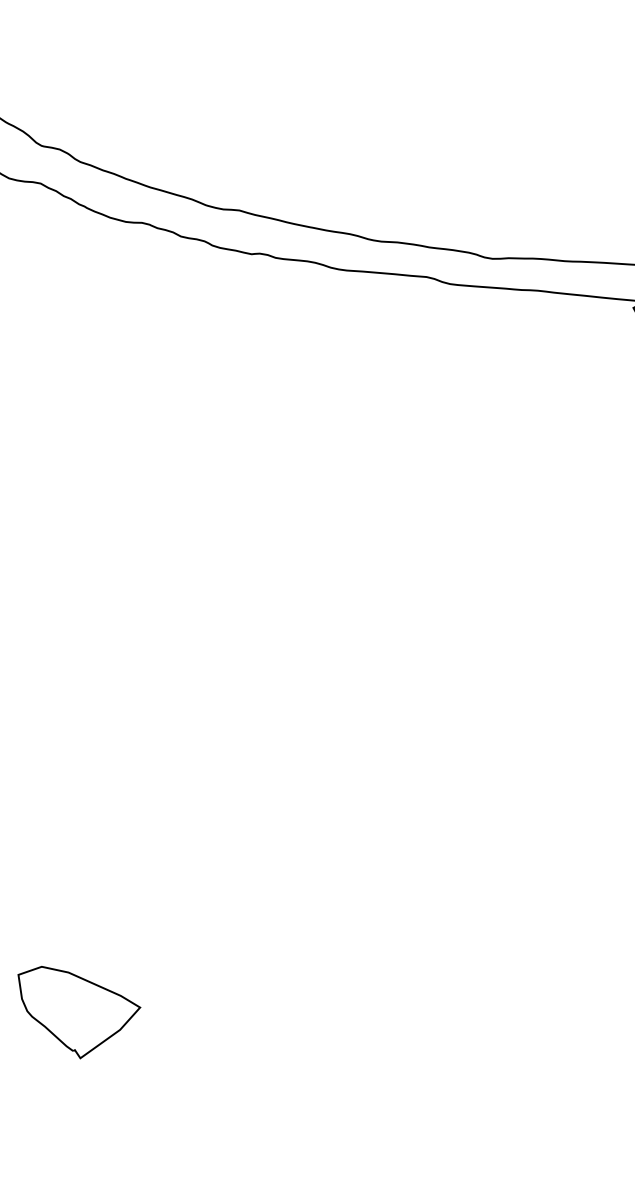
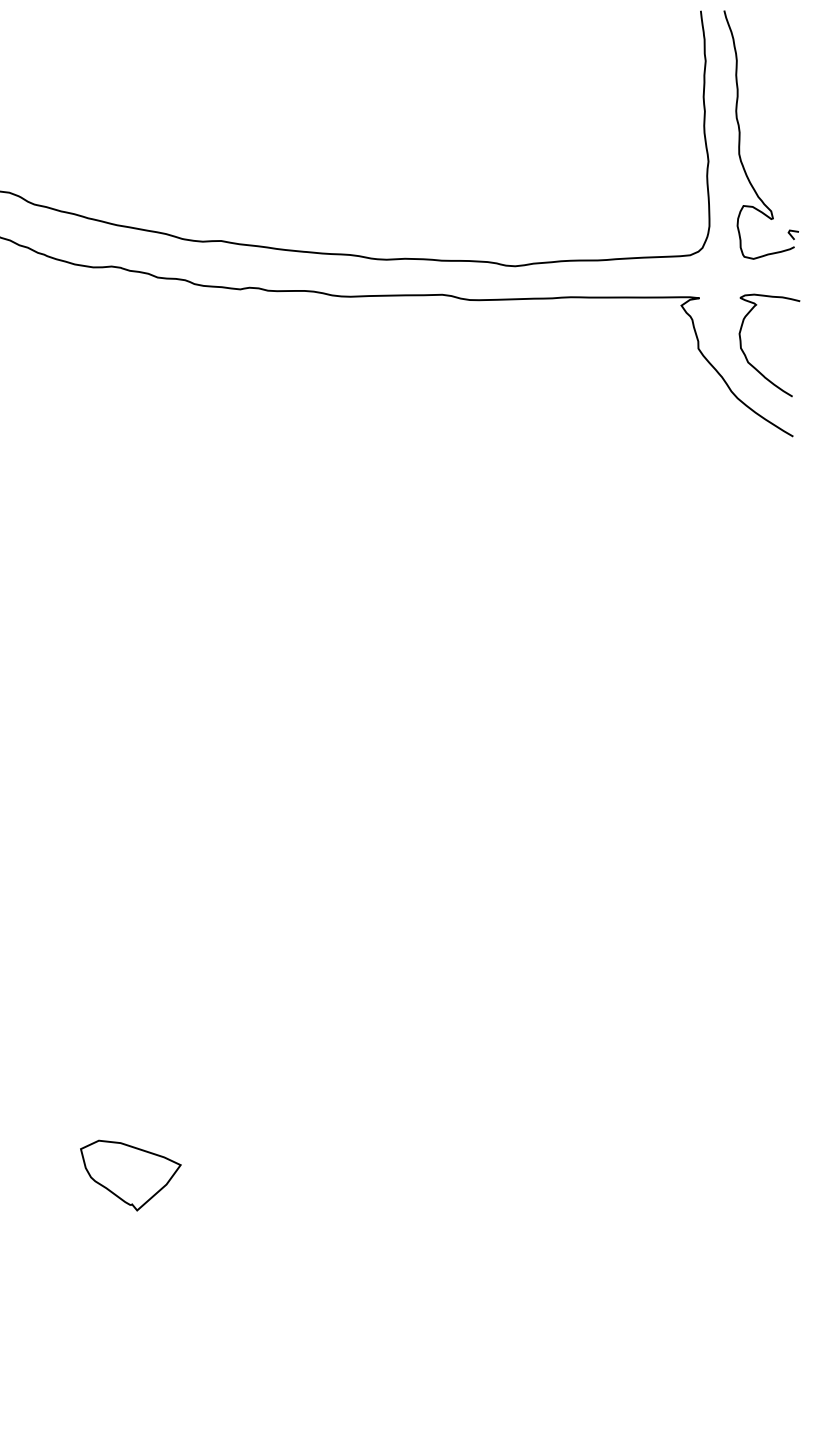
part: (76, 1014) -> (130, 1175), size x0.7

